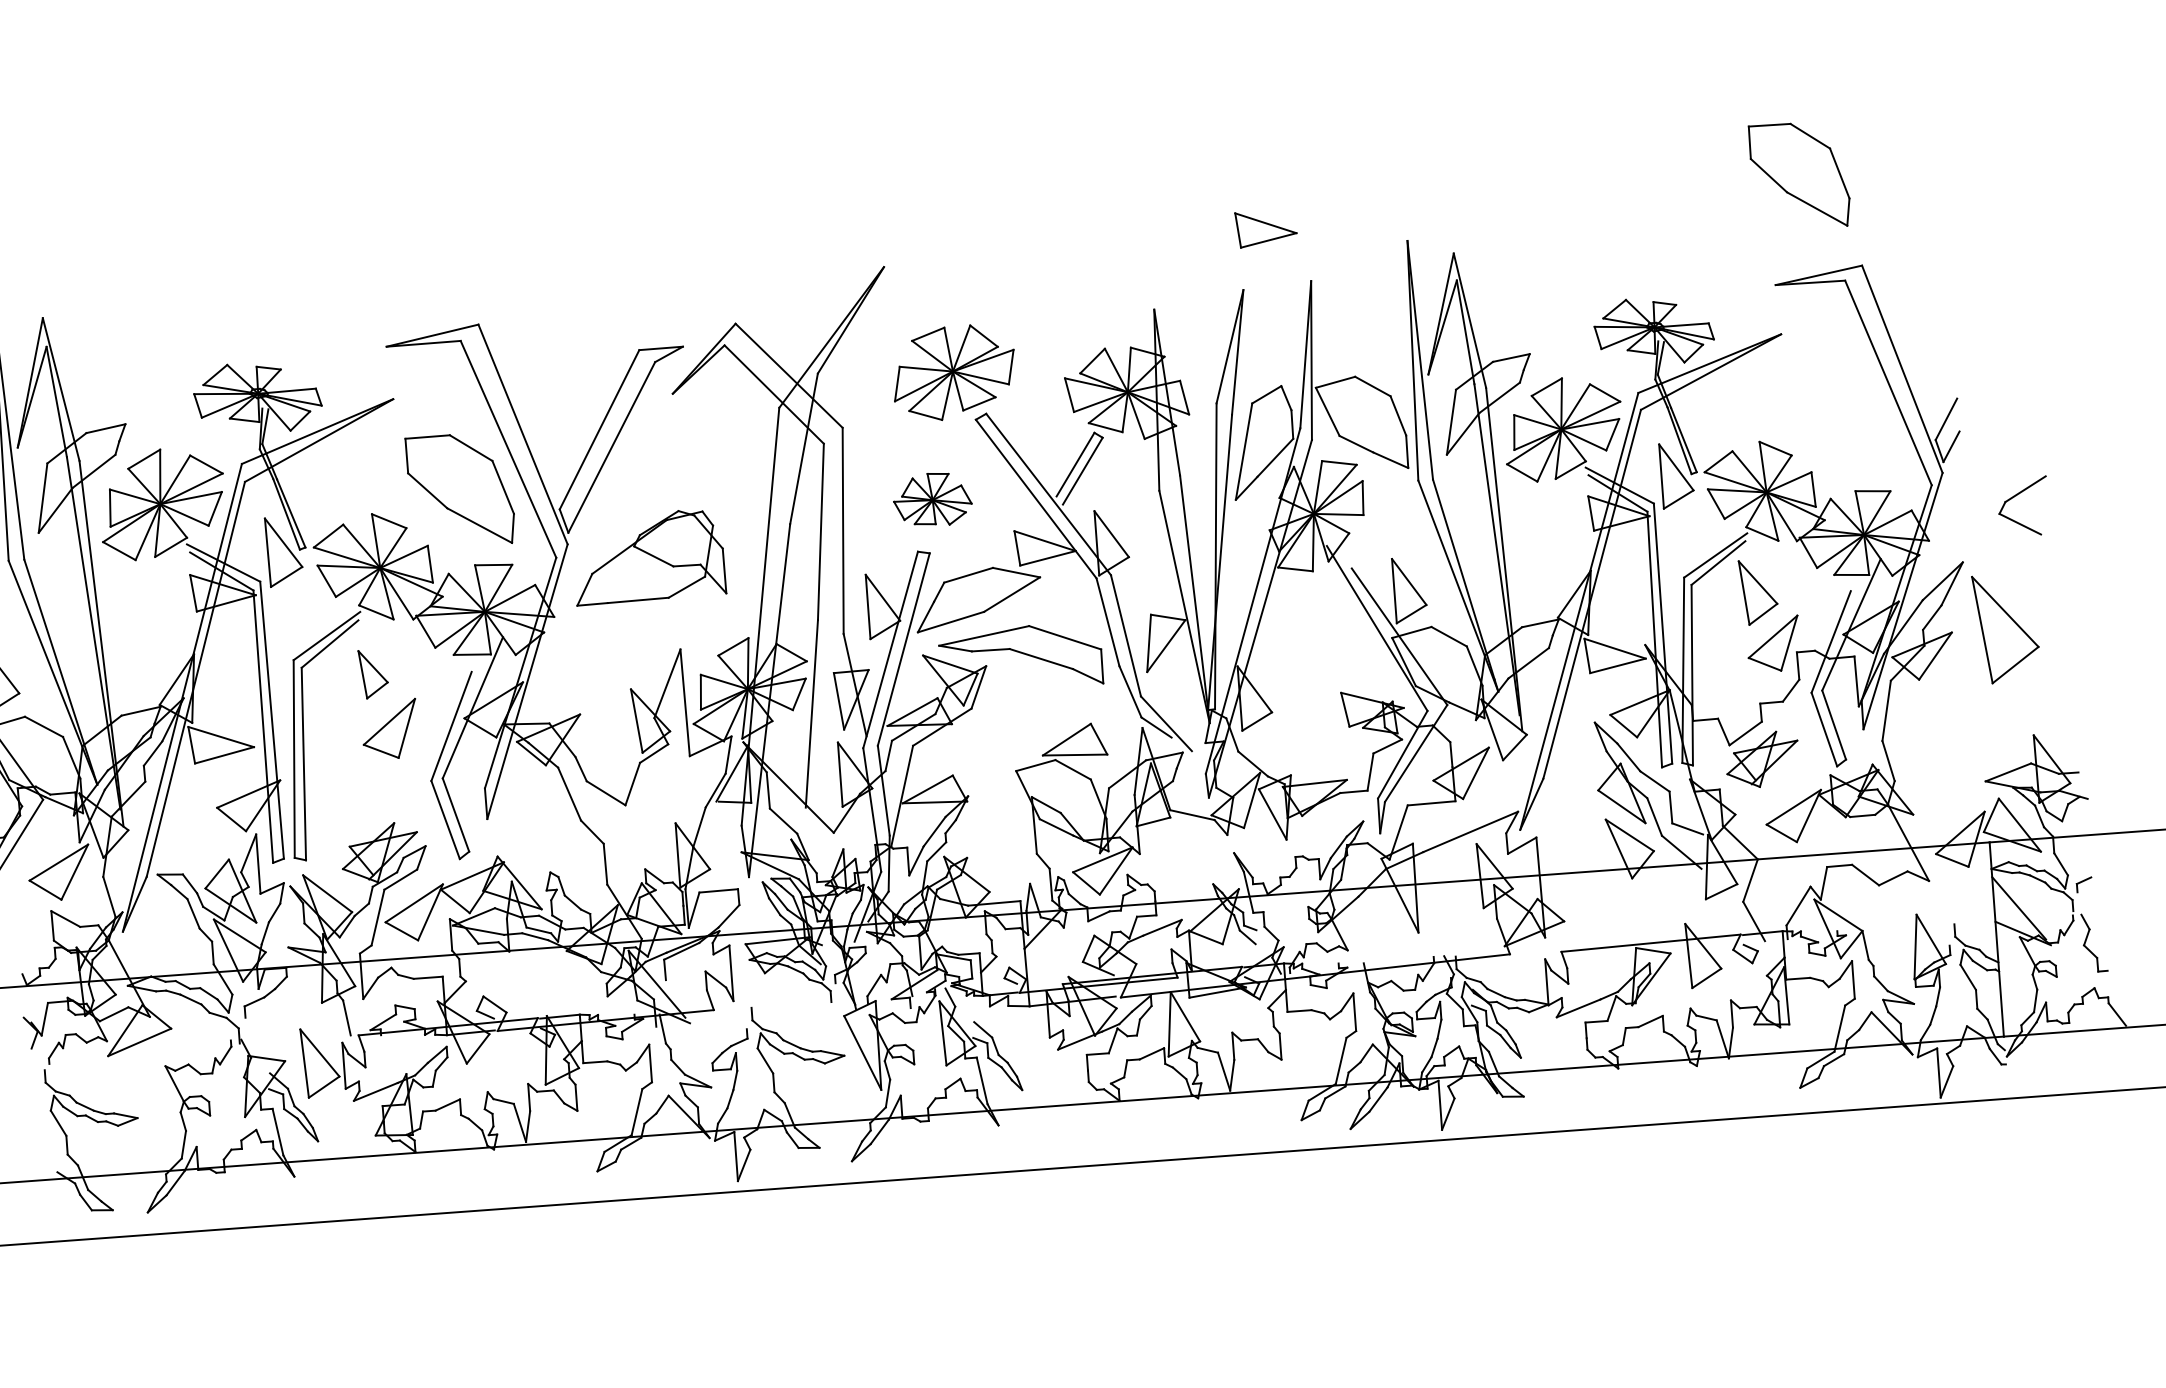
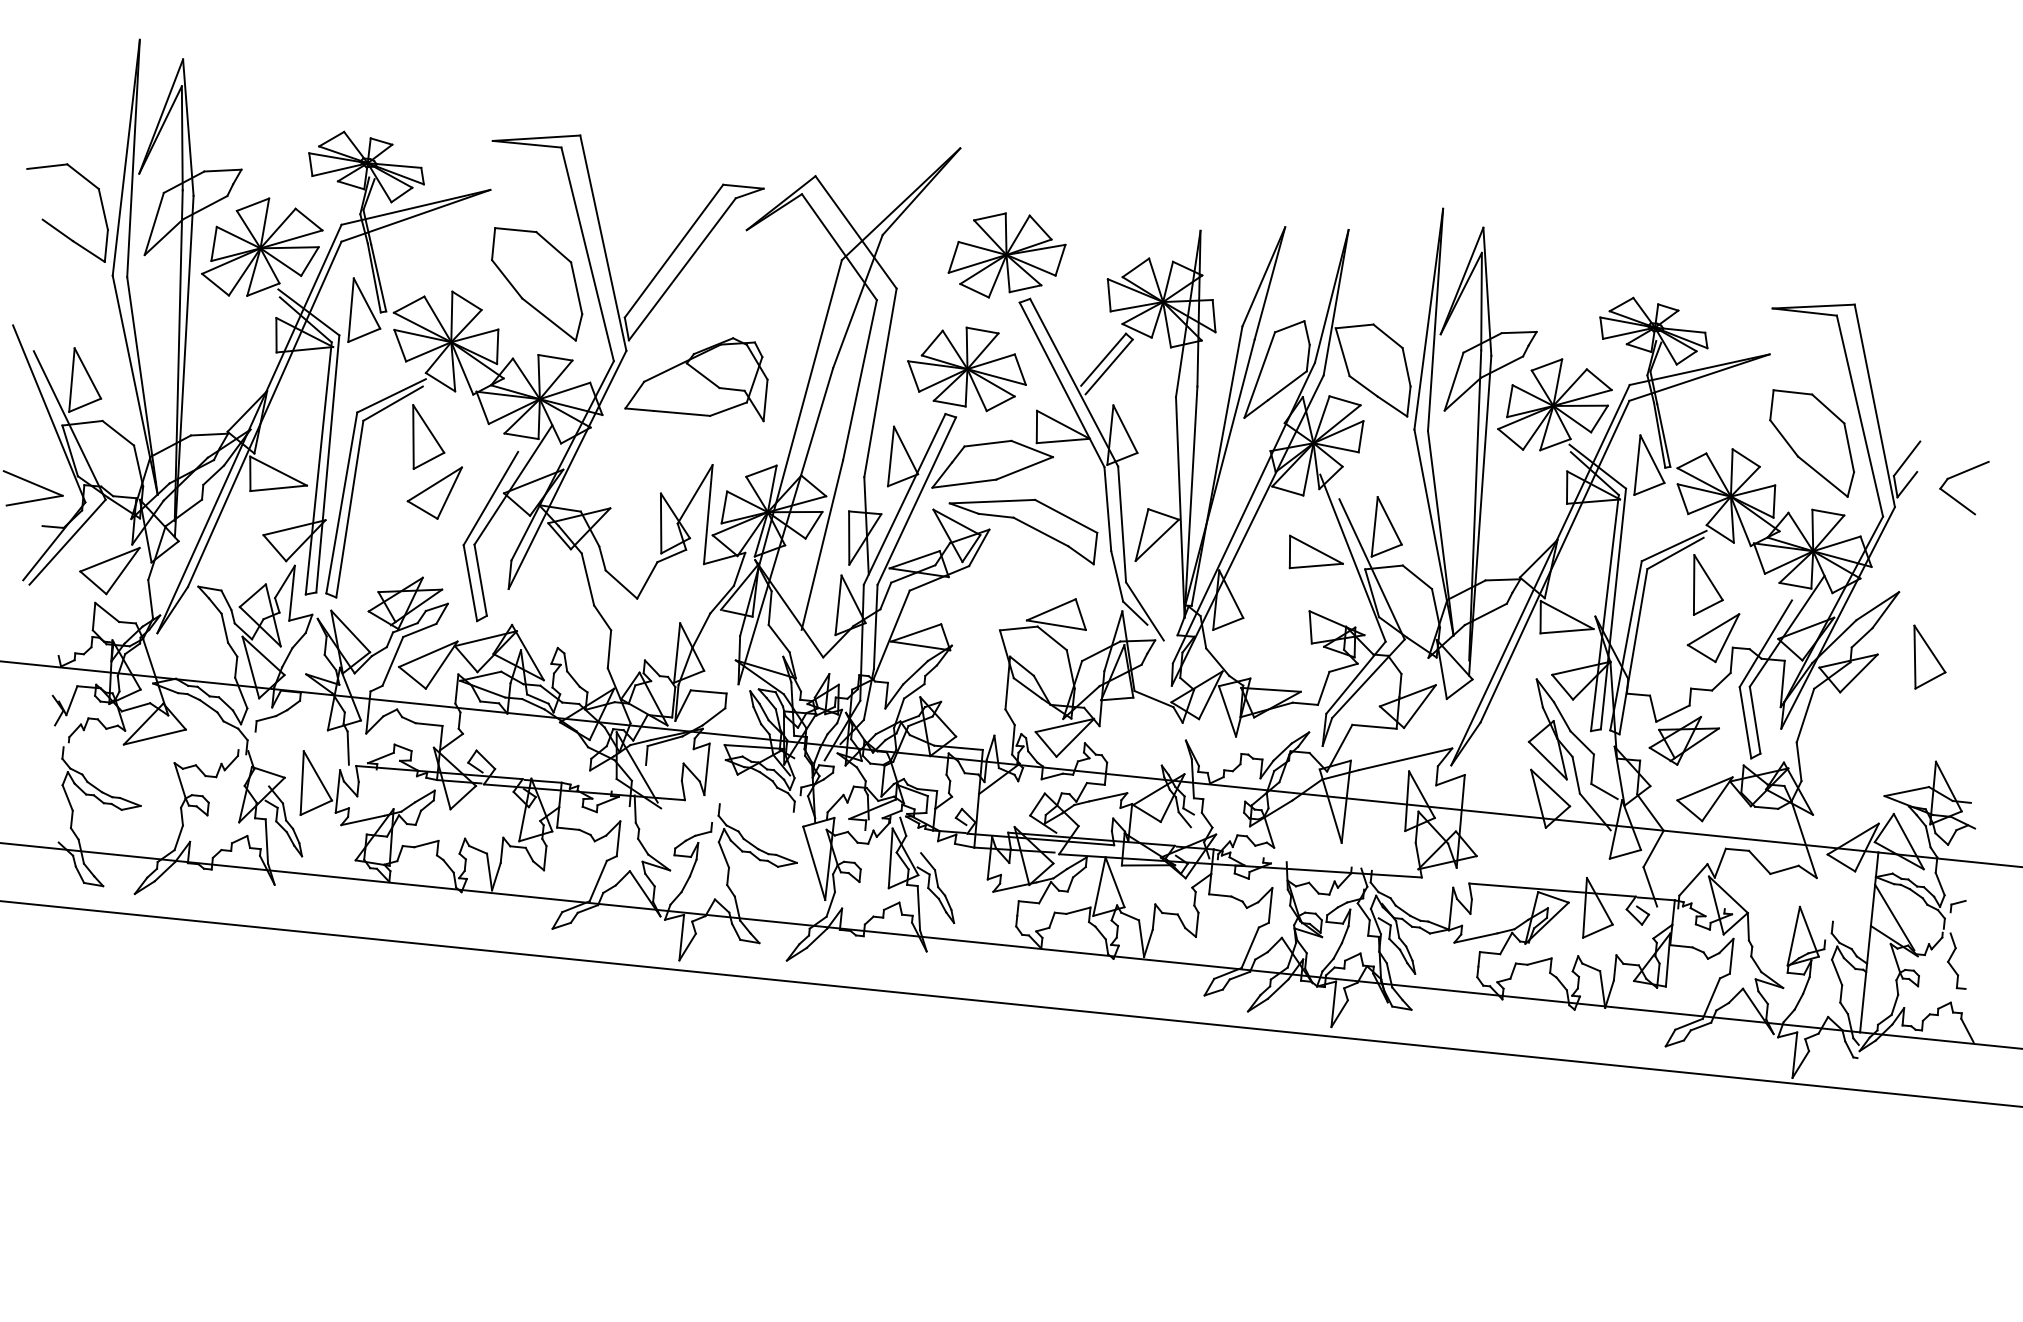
part: (1800, 175) -> (1812, 443), moved
part: (1265, 225) -> (1315, 551), moved
part: (931, 500) -> (966, 369), size x1.67
part: (2020, 522) -> (1958, 500), moved
part: (2007, 624) -> (1929, 656), size x0.62
part: (373, 672) -> (428, 436), size x1.43

